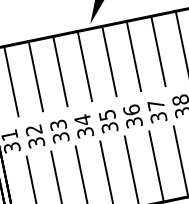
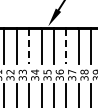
line: (134, 58) -> (66, 47), solid -> dashed
line: (61, 73) -> (29, 47), solid -> dashed

